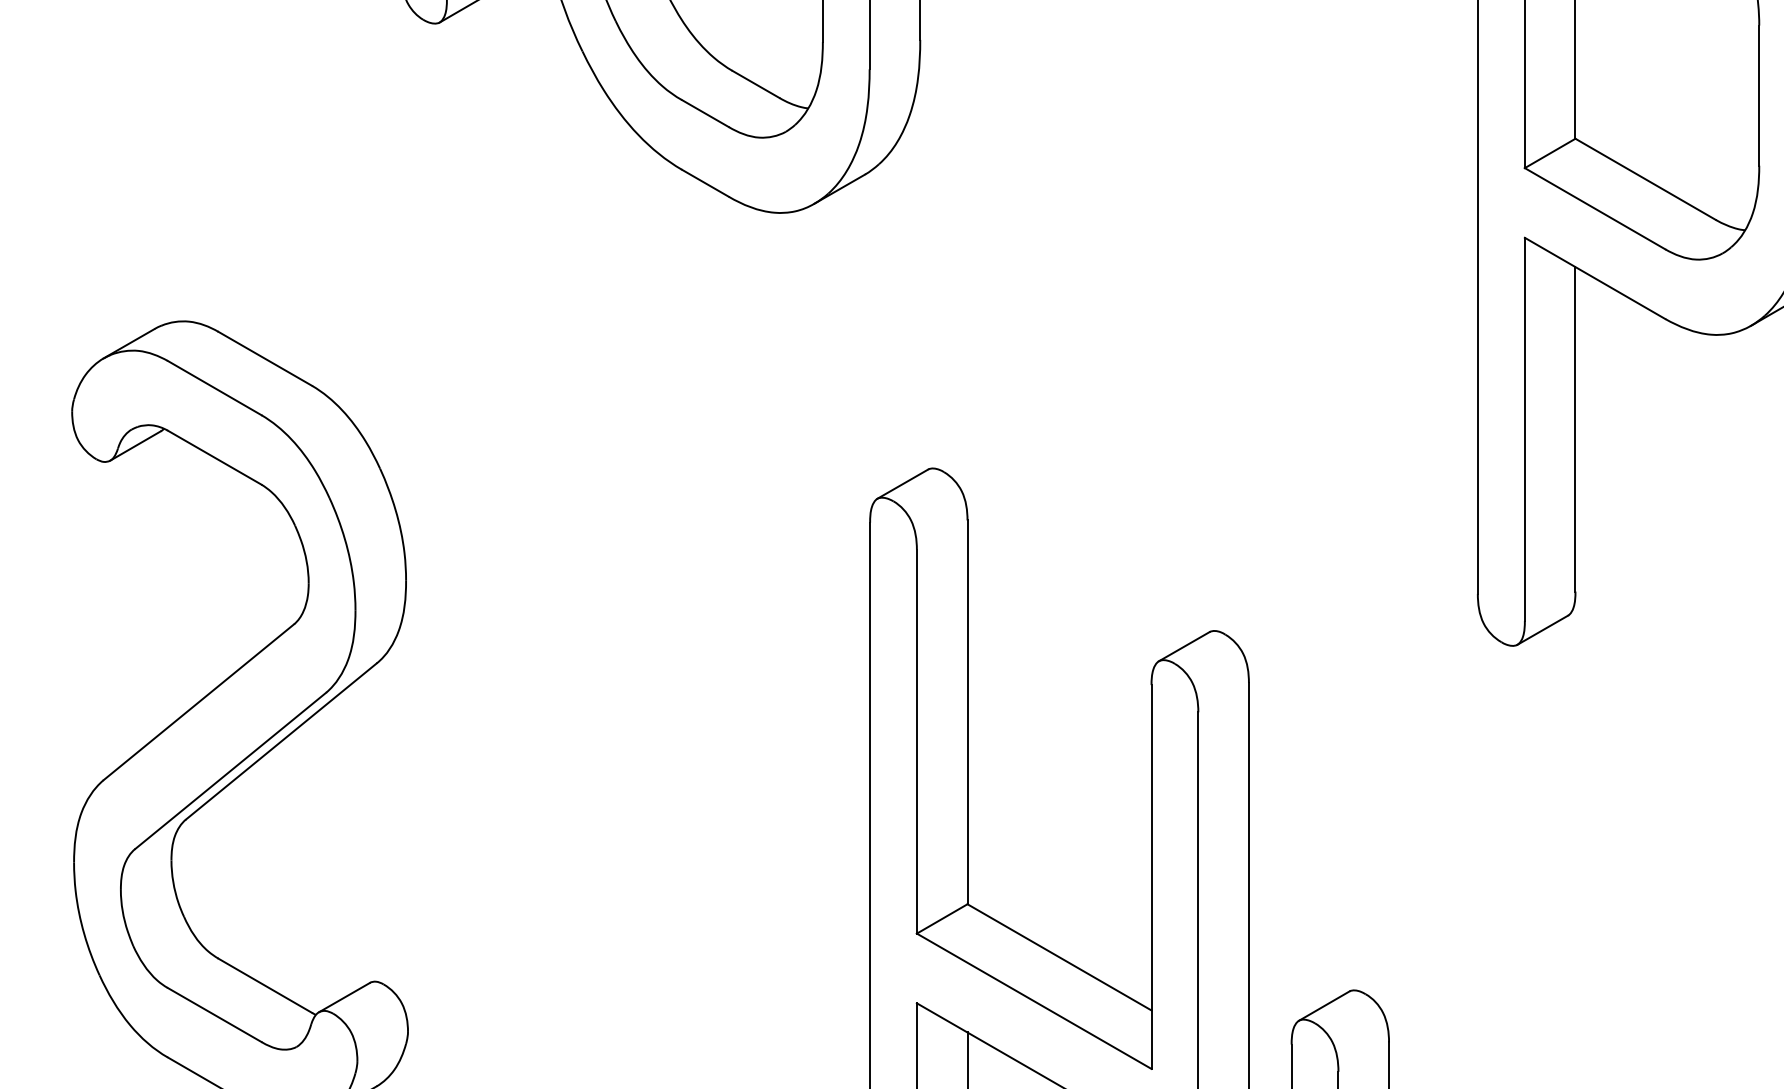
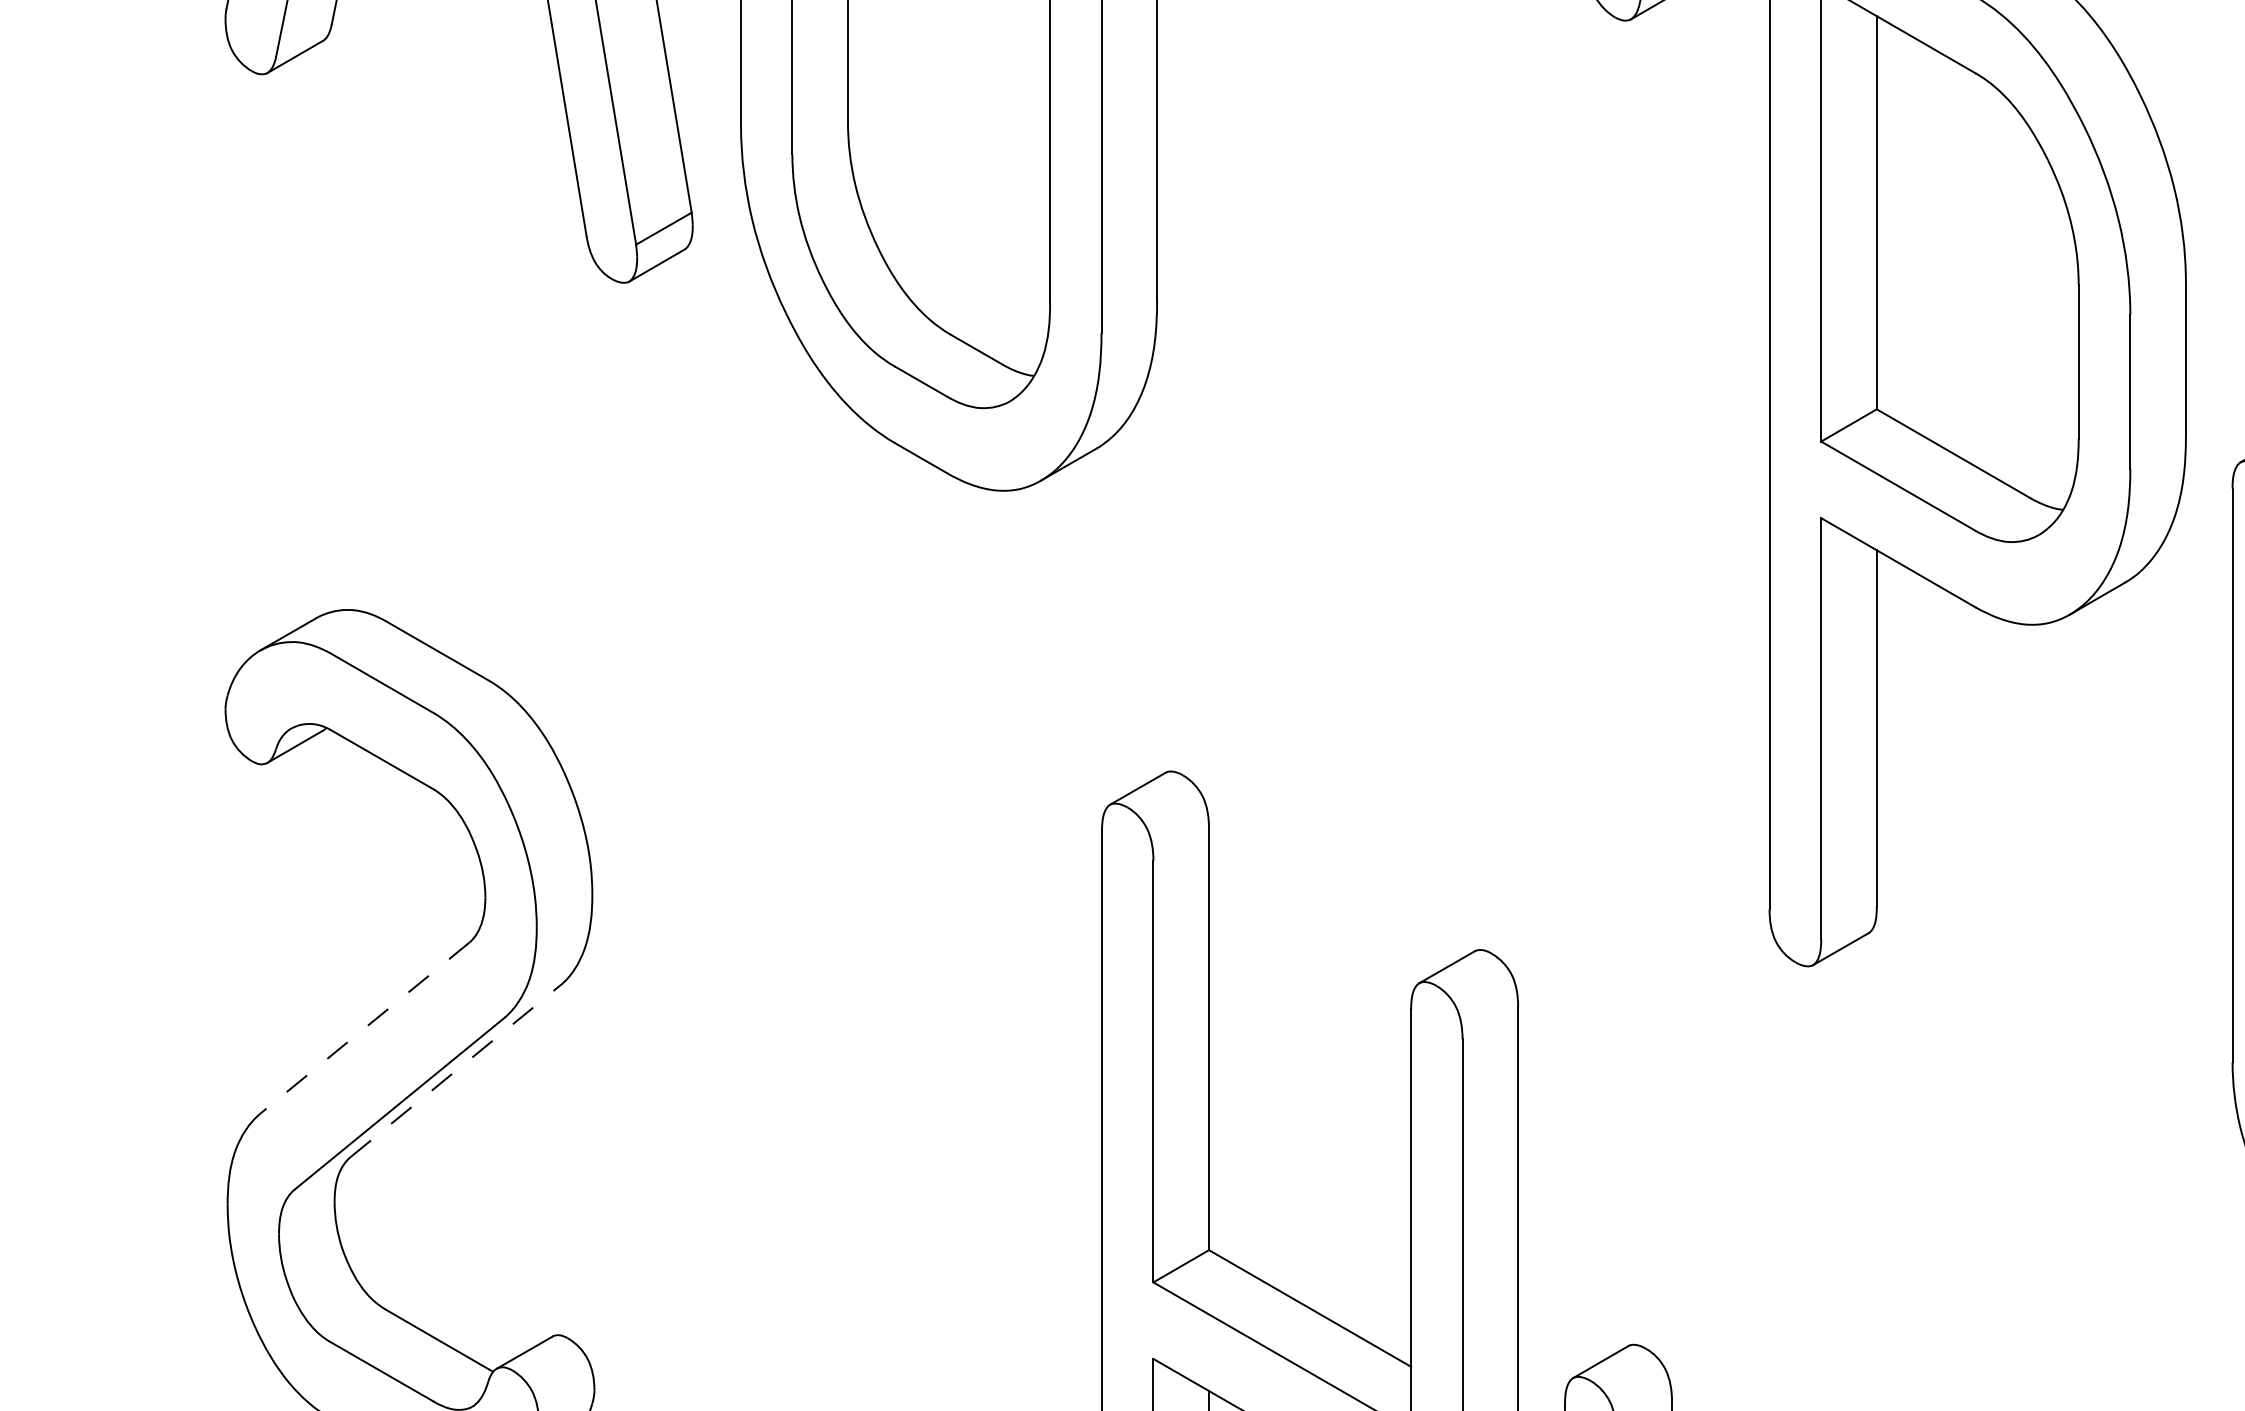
line: (198, 702) -> (364, 1028), solid -> dashed
line: (281, 741) -> (455, 1071), solid -> dashed

